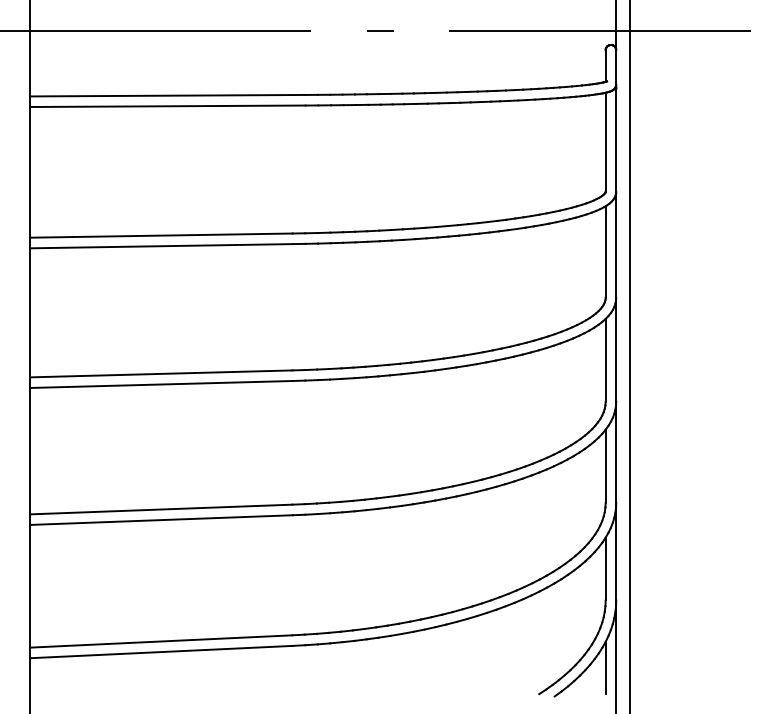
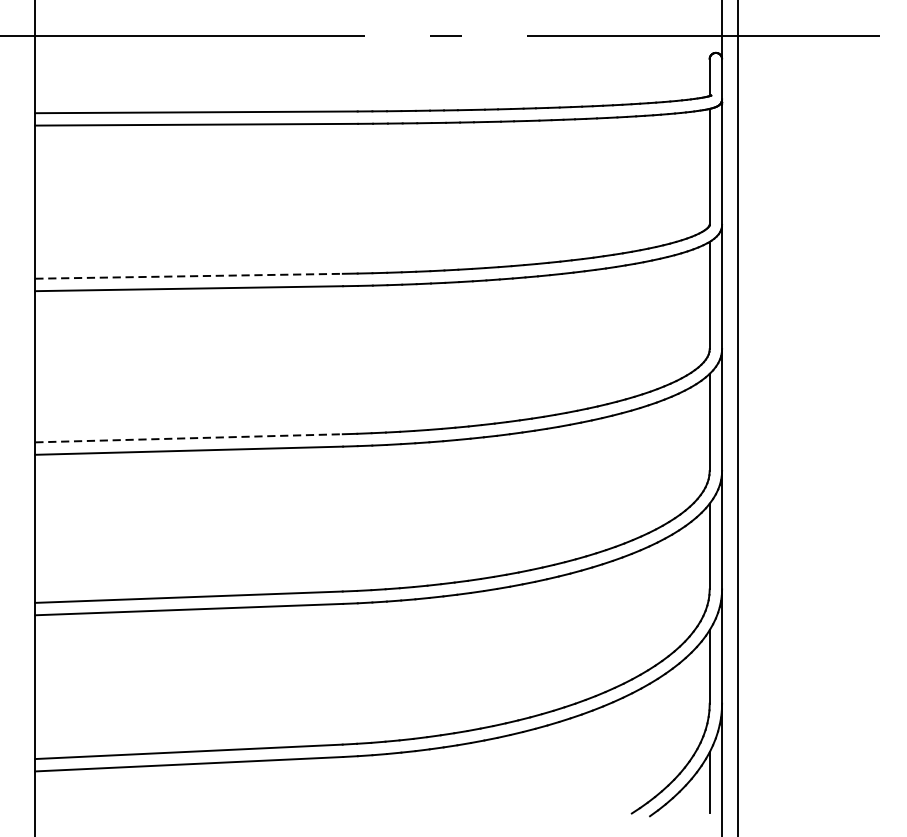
line: (161, 235) -> (189, 276), solid -> dashed
line: (161, 373) -> (189, 437), solid -> dashed

